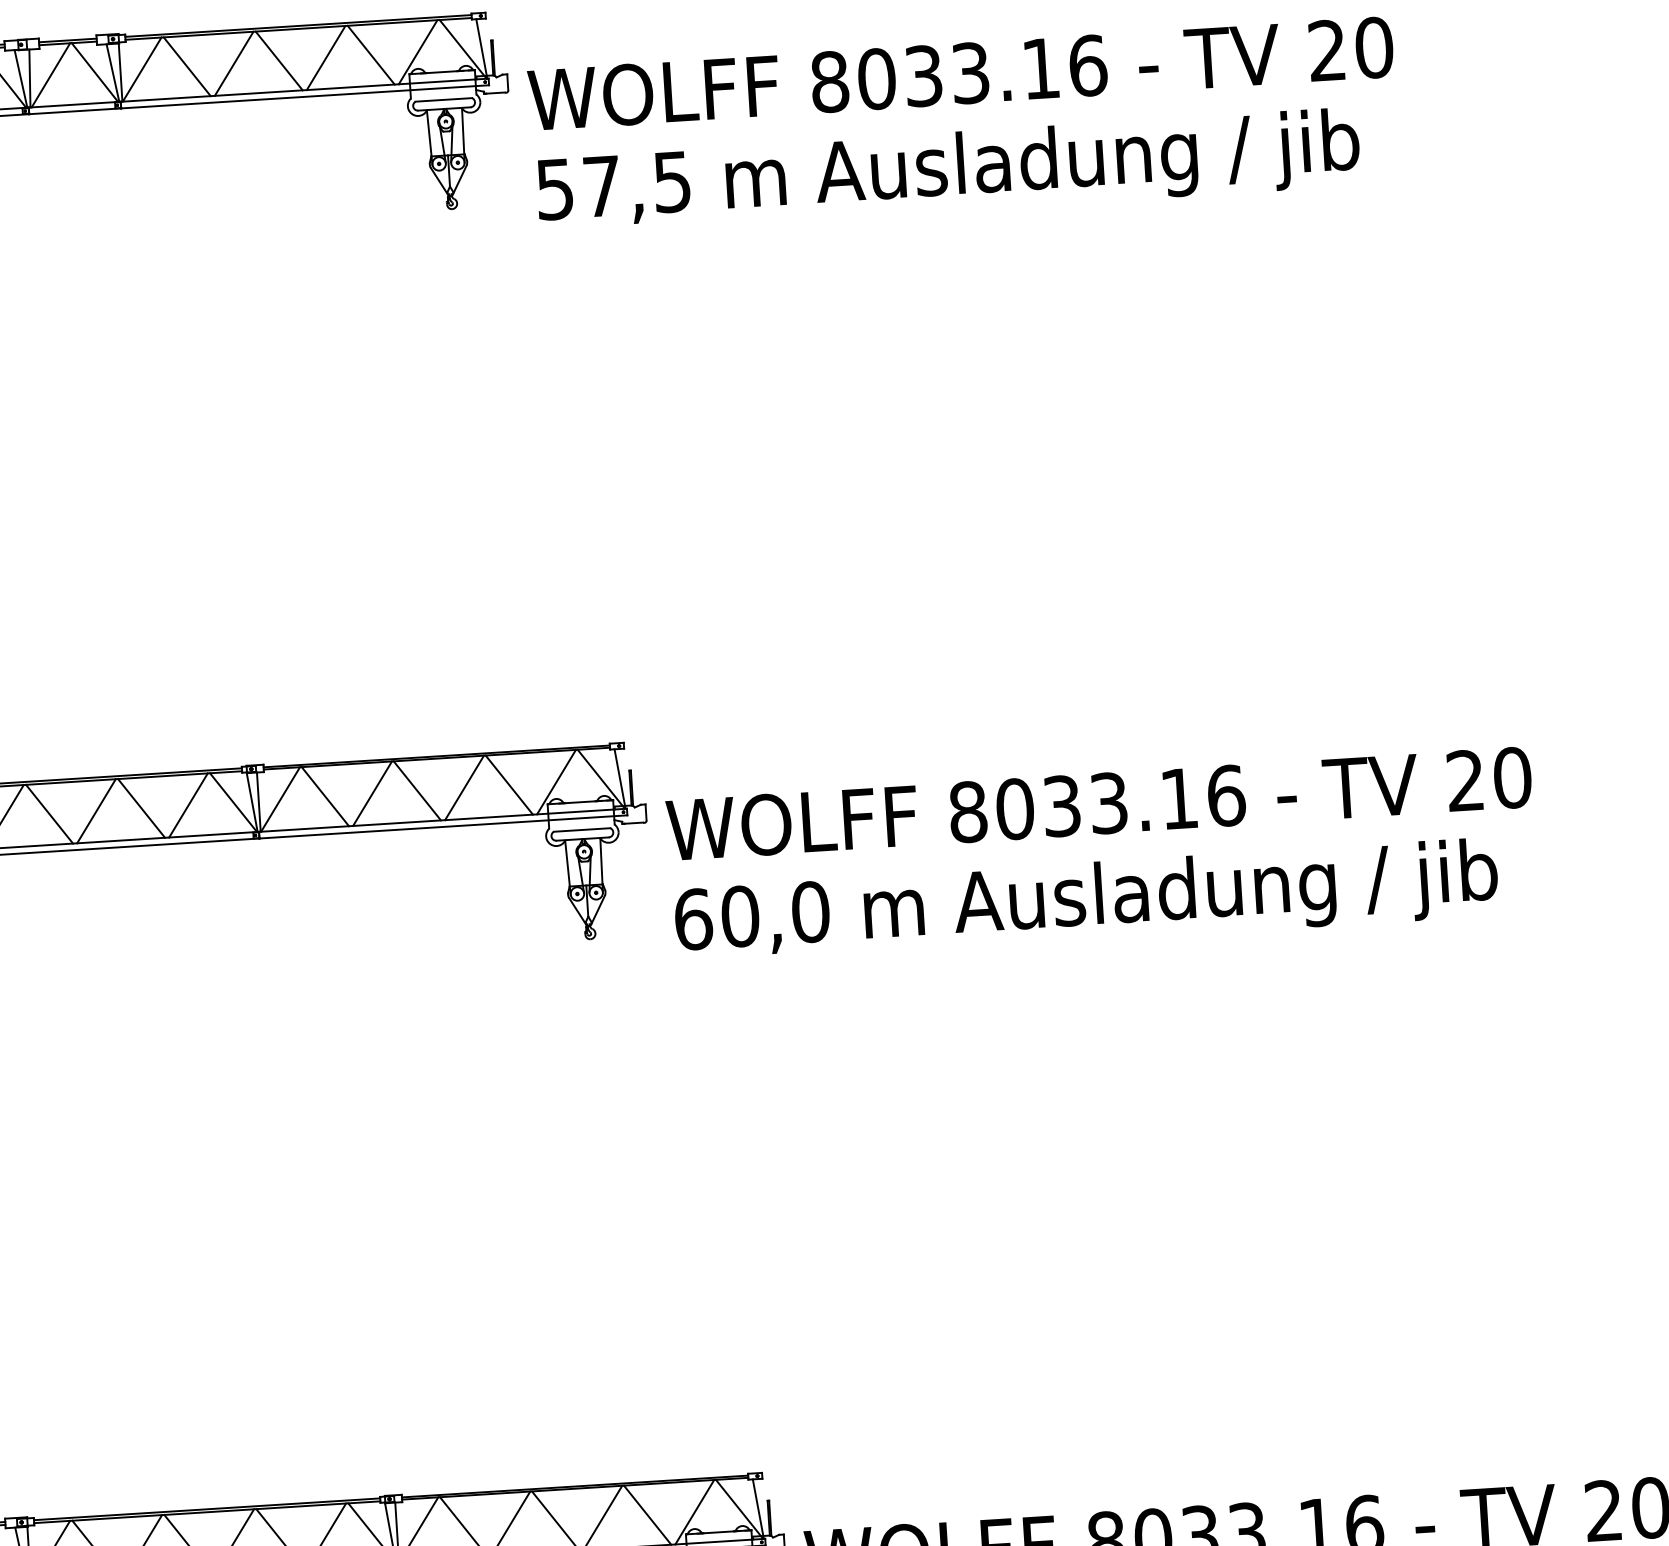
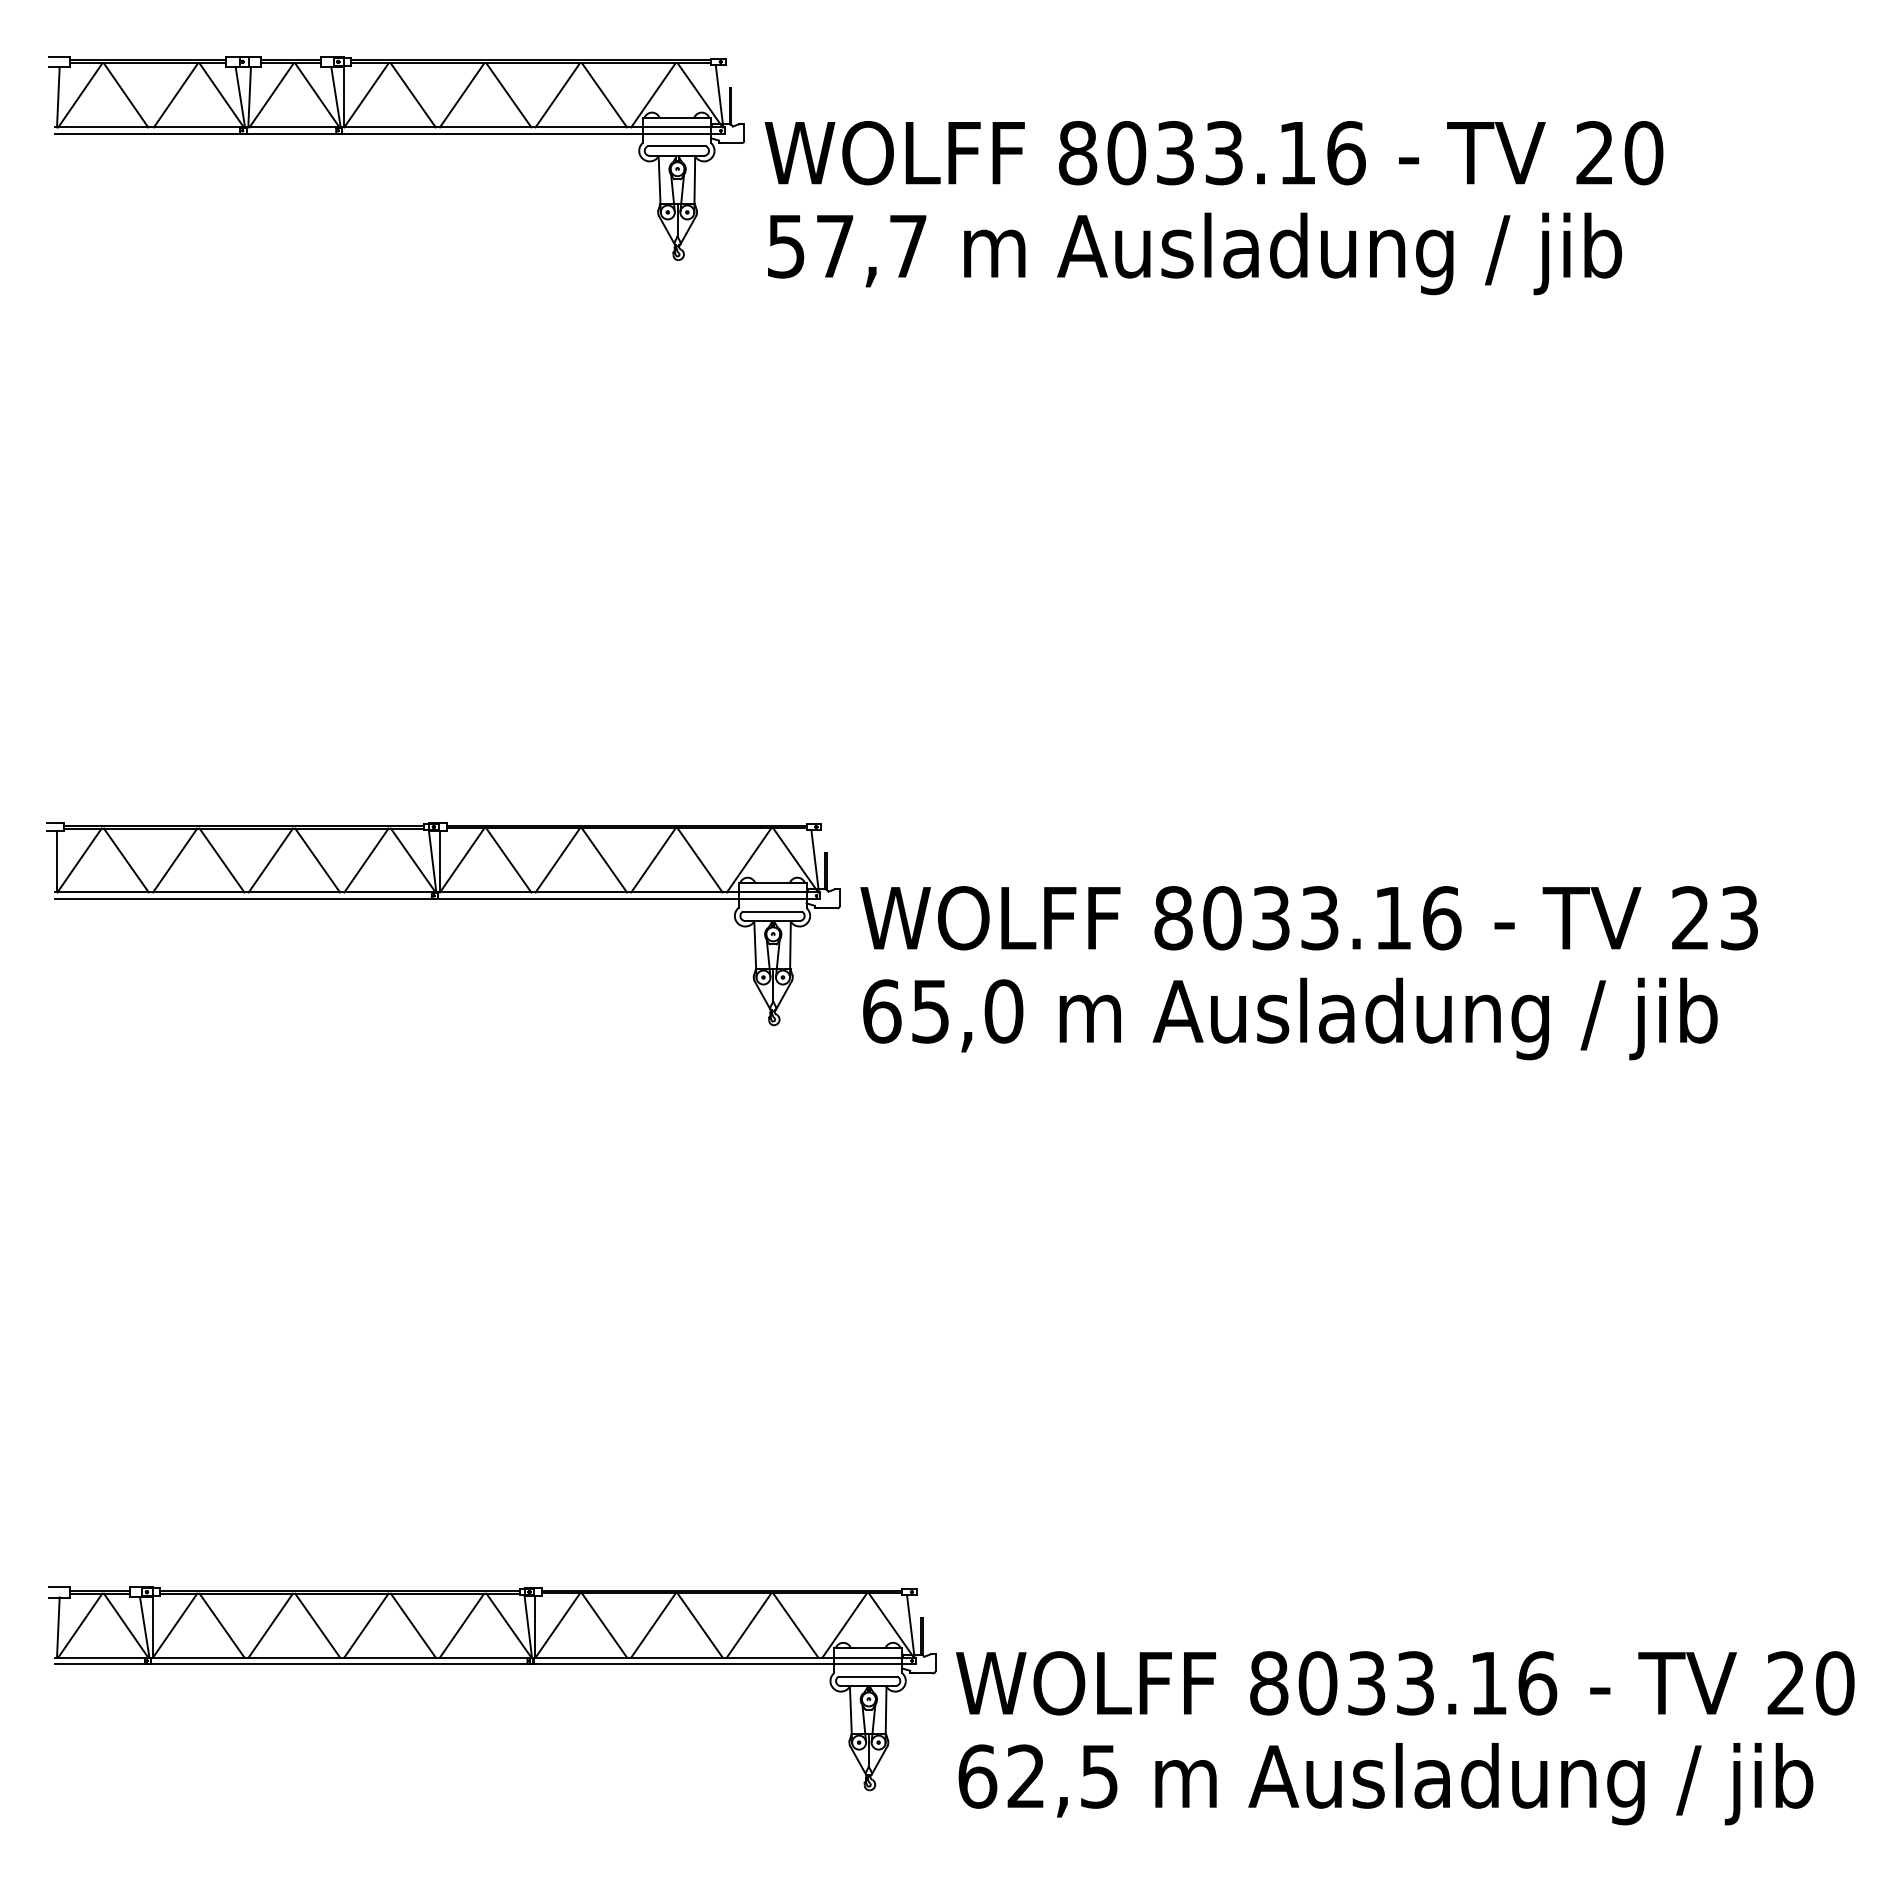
text: (672, 182) -> (908, 246), 57,5 -> 57,7
text: (1512, 778) -> (1739, 918), 20 -> 23
text: (740, 916) -> (930, 1011), 60,0 -> 65,0

